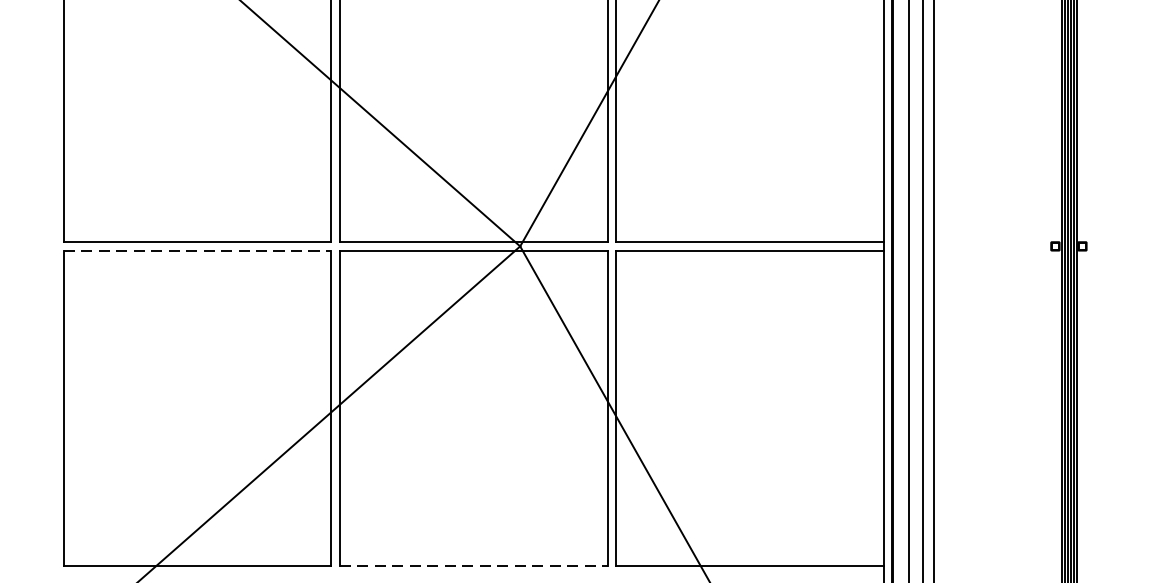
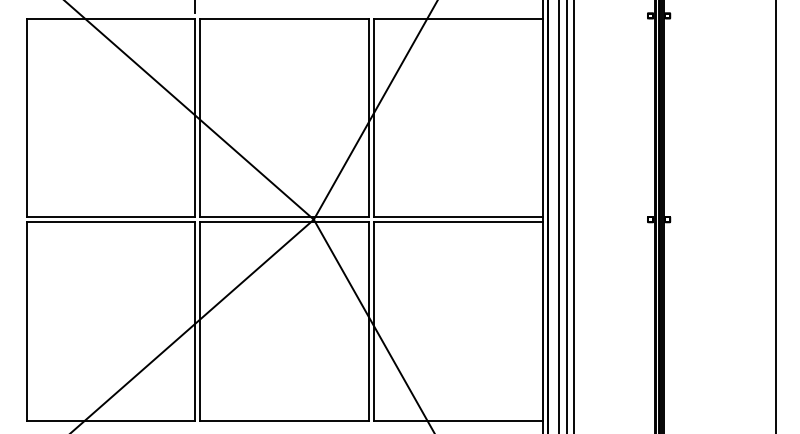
line: (198, 250) -> (111, 222), dashed -> solid
line: (475, 565) -> (285, 420), dashed -> solid

